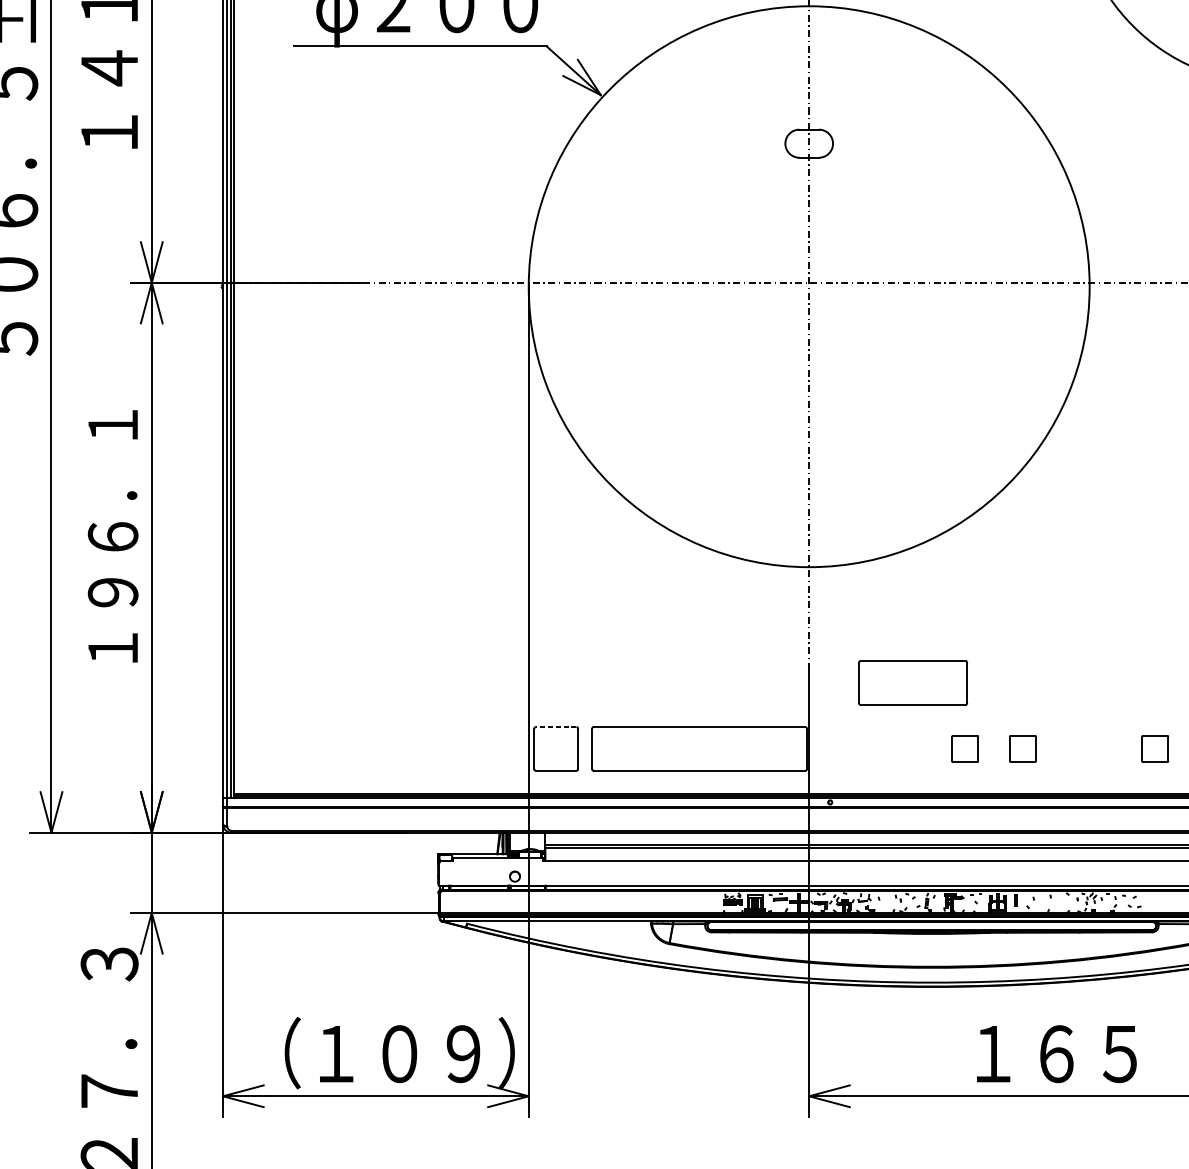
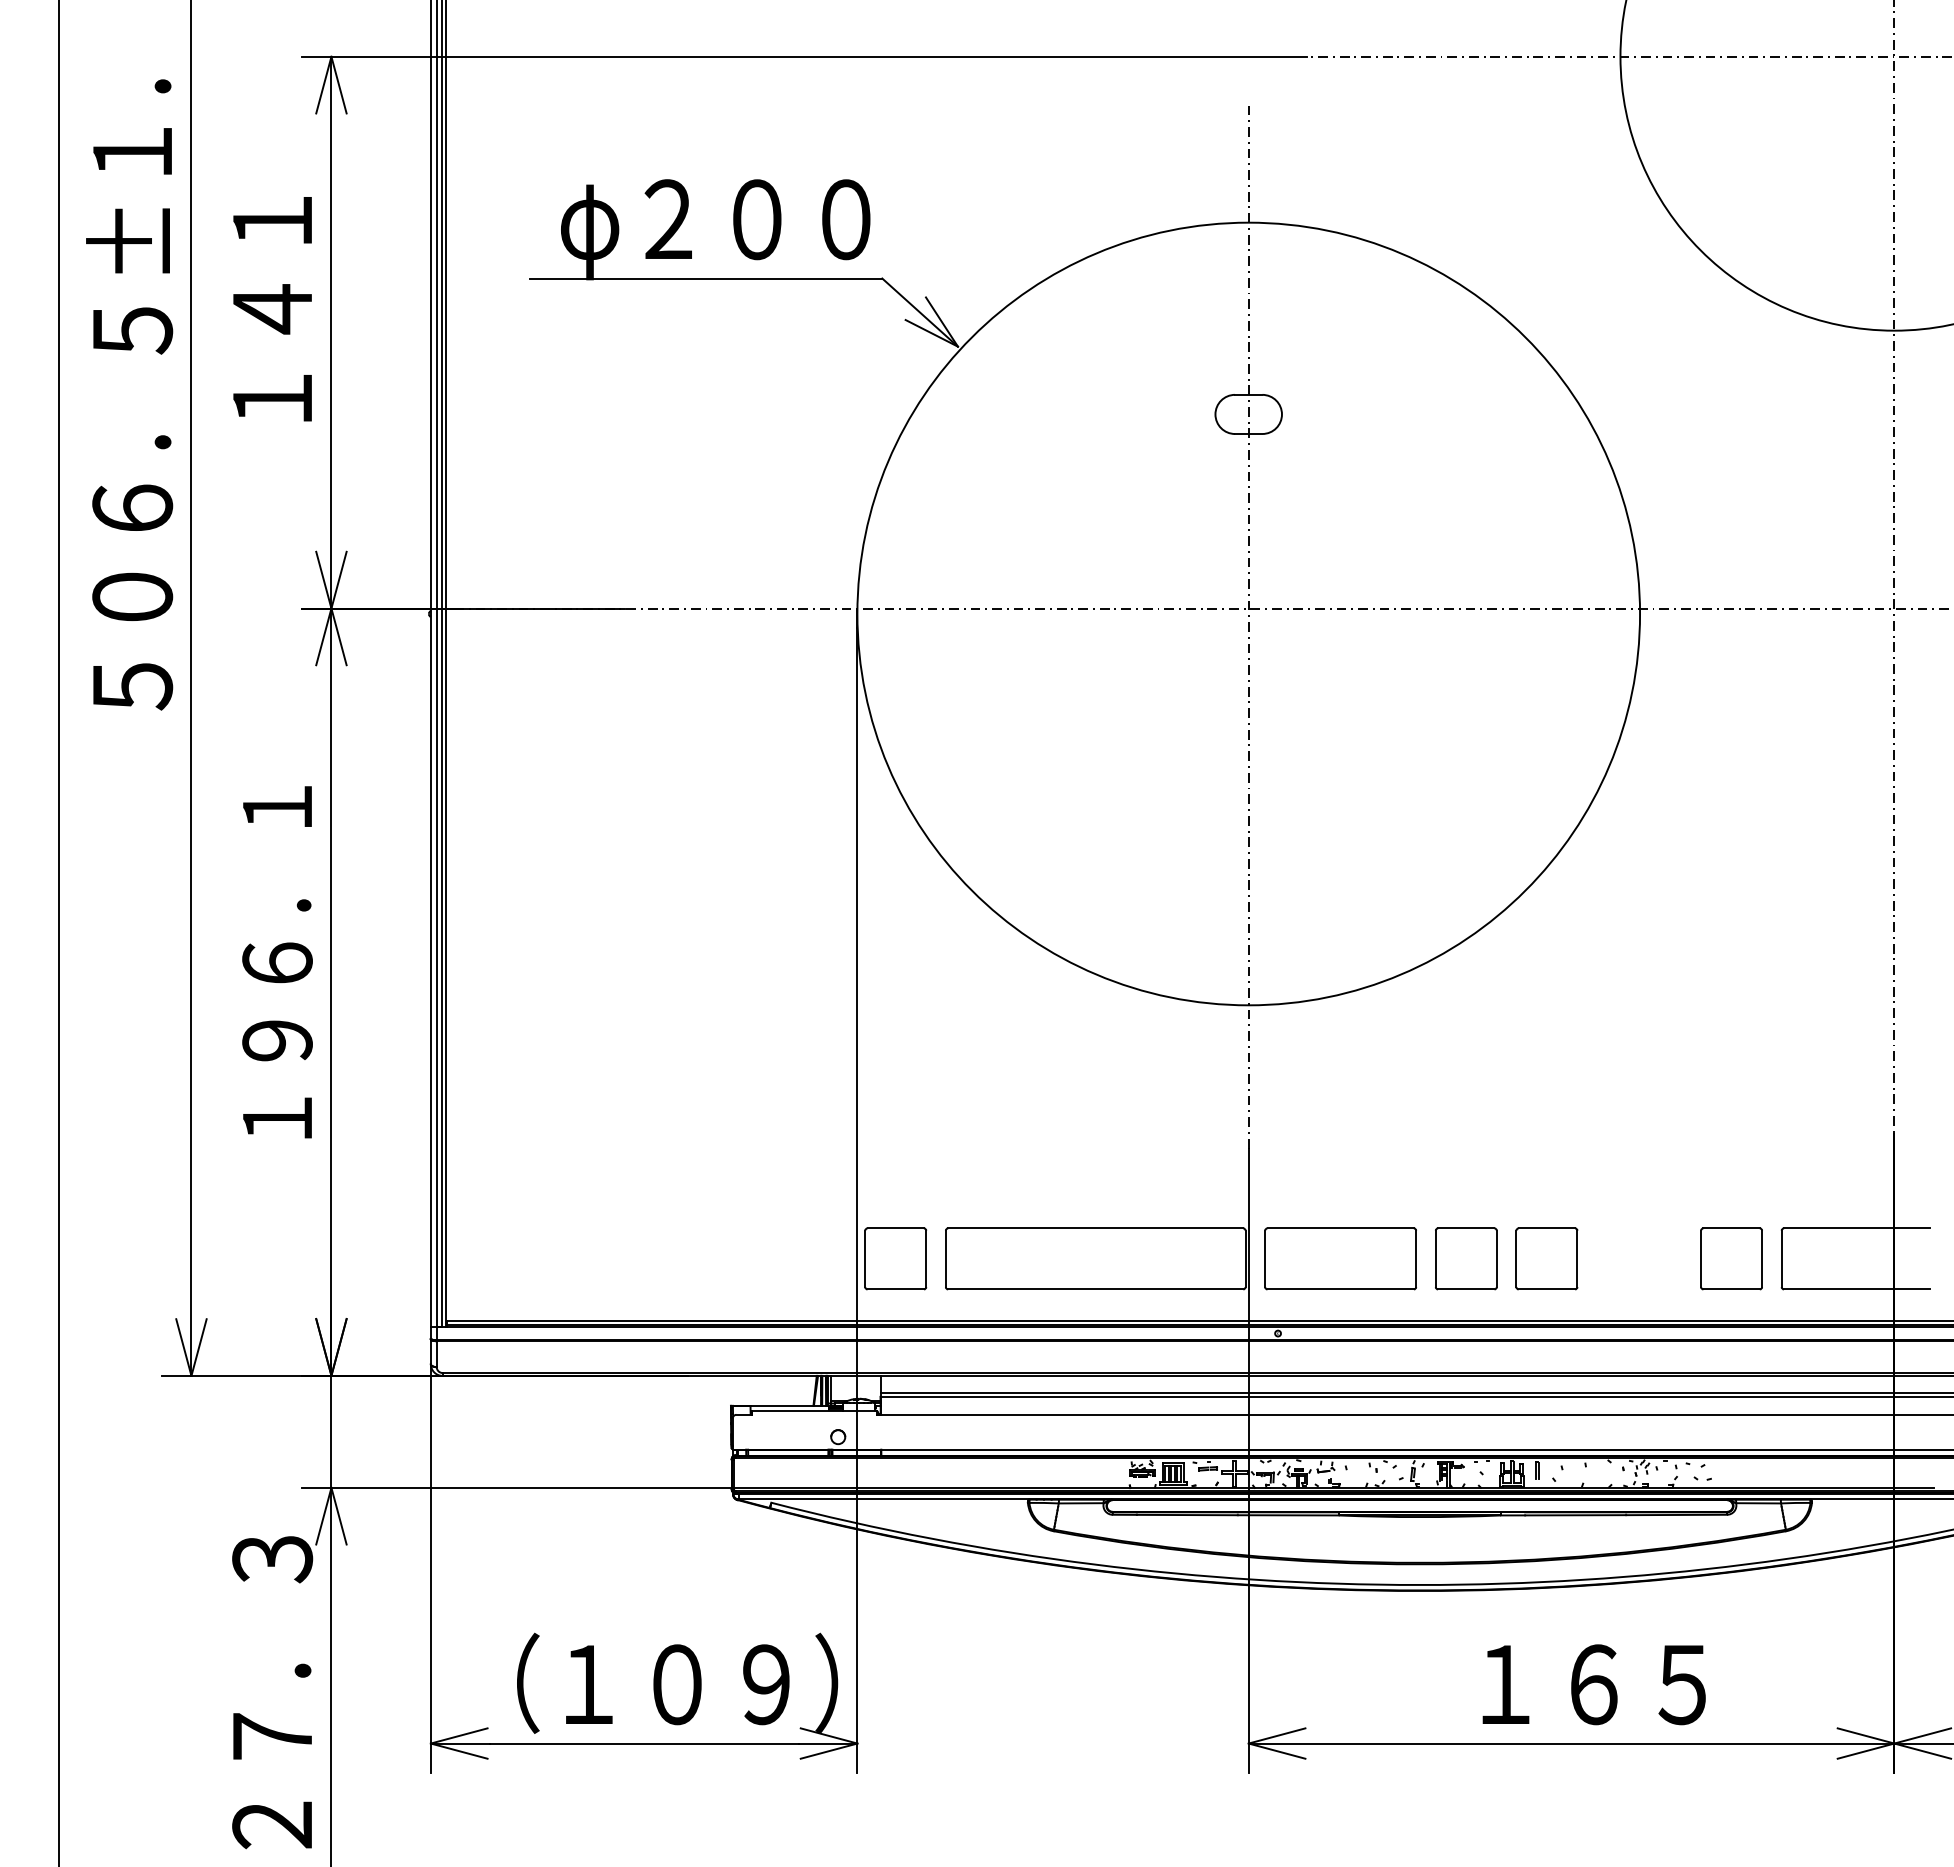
part: (912, 682) -> (1340, 1258), moved
line: (556, 727) -> (895, 1228), dashed -> solid
part: (965, 748) -> (1466, 1258), size x1.67
part: (1022, 748) -> (1546, 1258), size x1.67
part: (1155, 748) -> (1731, 1258), size x1.67

